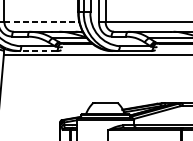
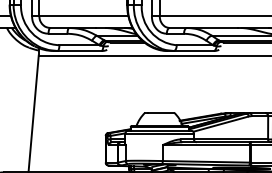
line: (42, 22) -> (84, 16), dashed -> solid
line: (38, 51) -> (79, 51), dashed -> solid

